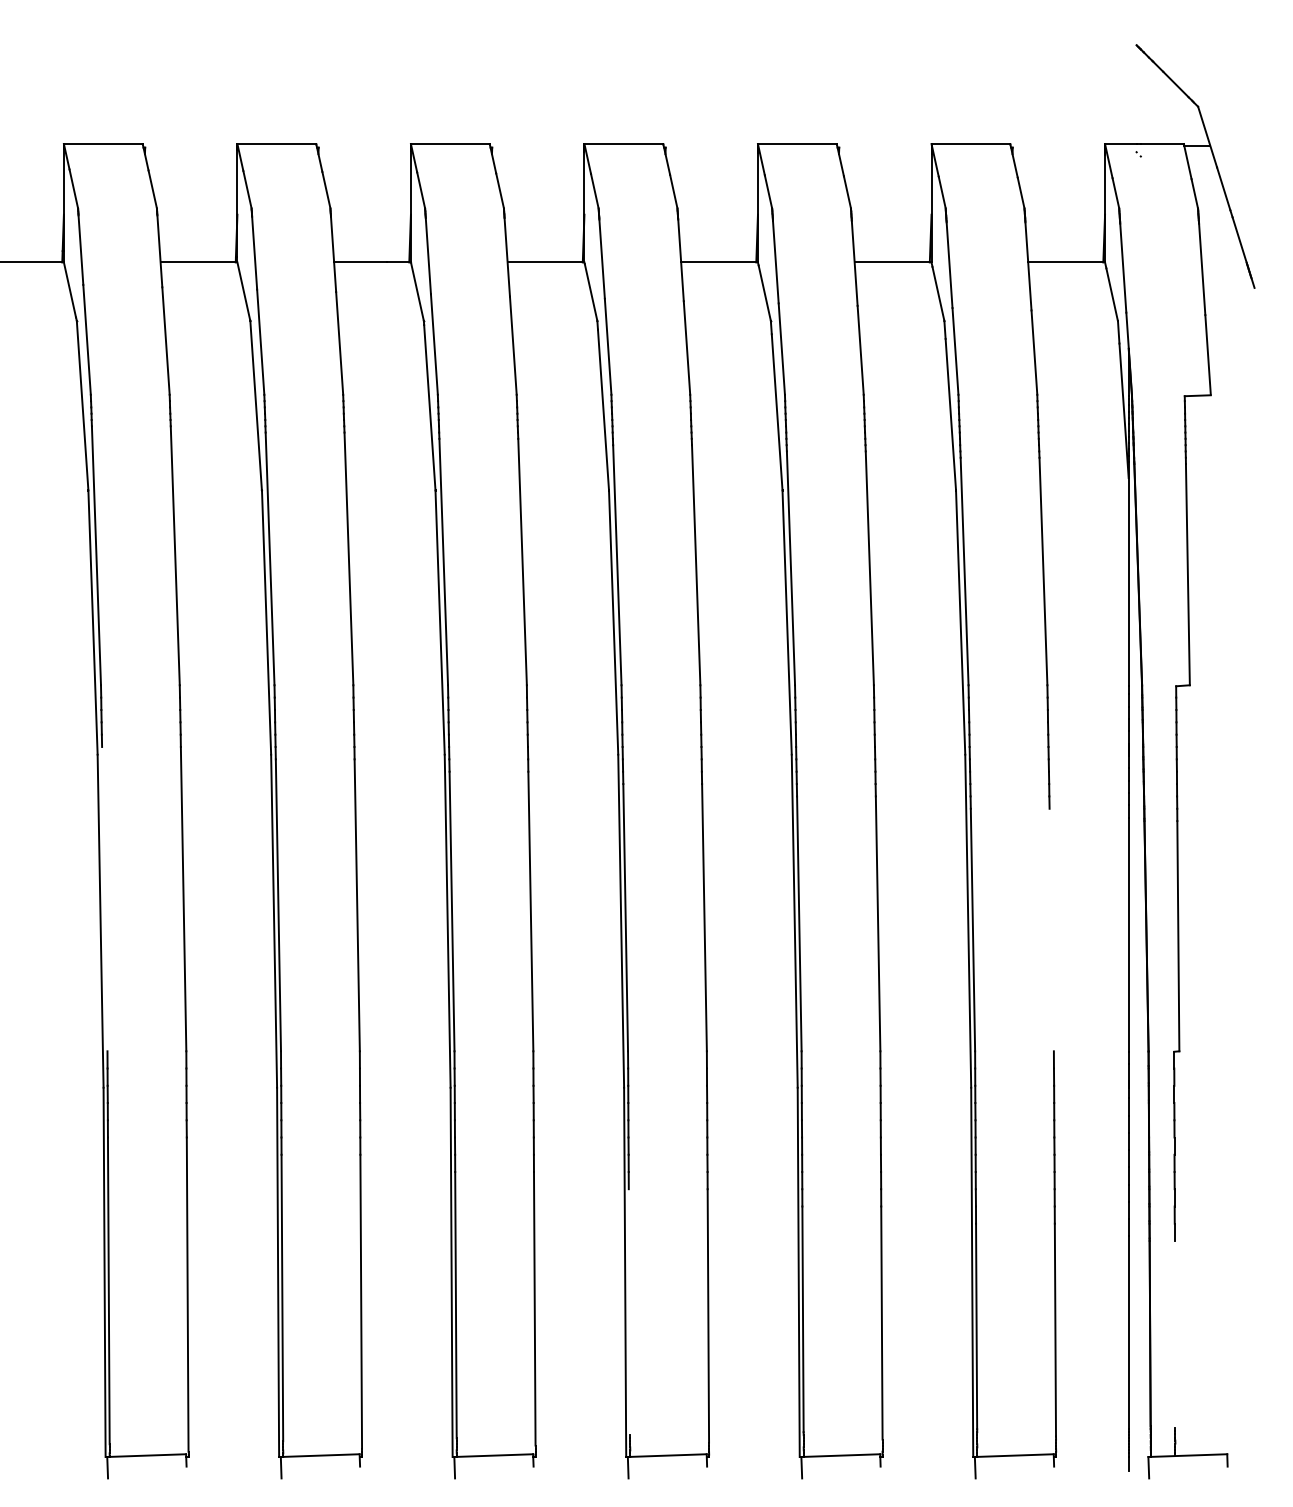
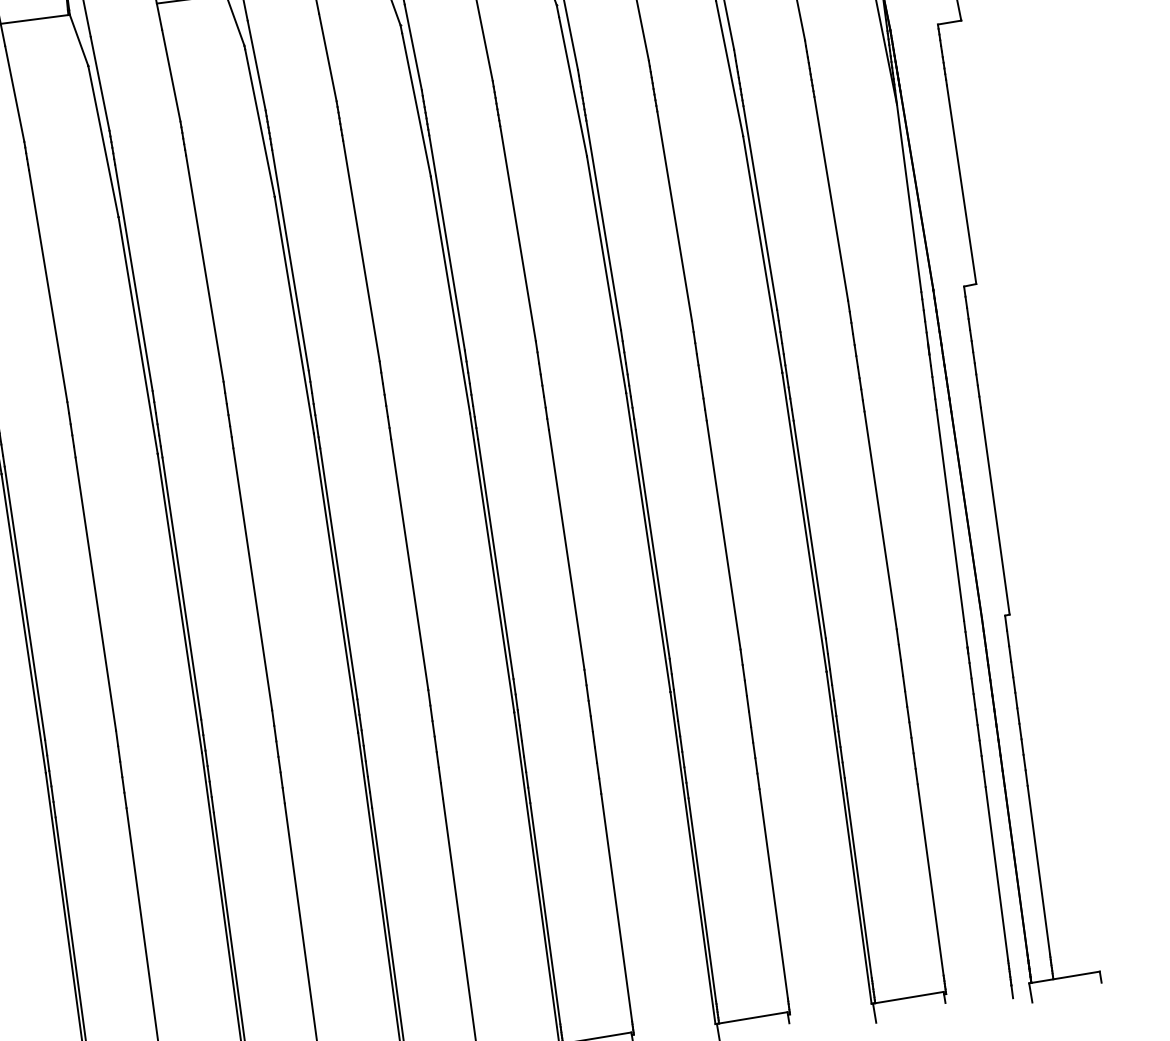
line: (104, 898) -> (24, 602), added
line: (1051, 929) -> (880, 519), added
line: (629, 1312) -> (545, 913), added
line: (1174, 1334) -> (1038, 870), added

